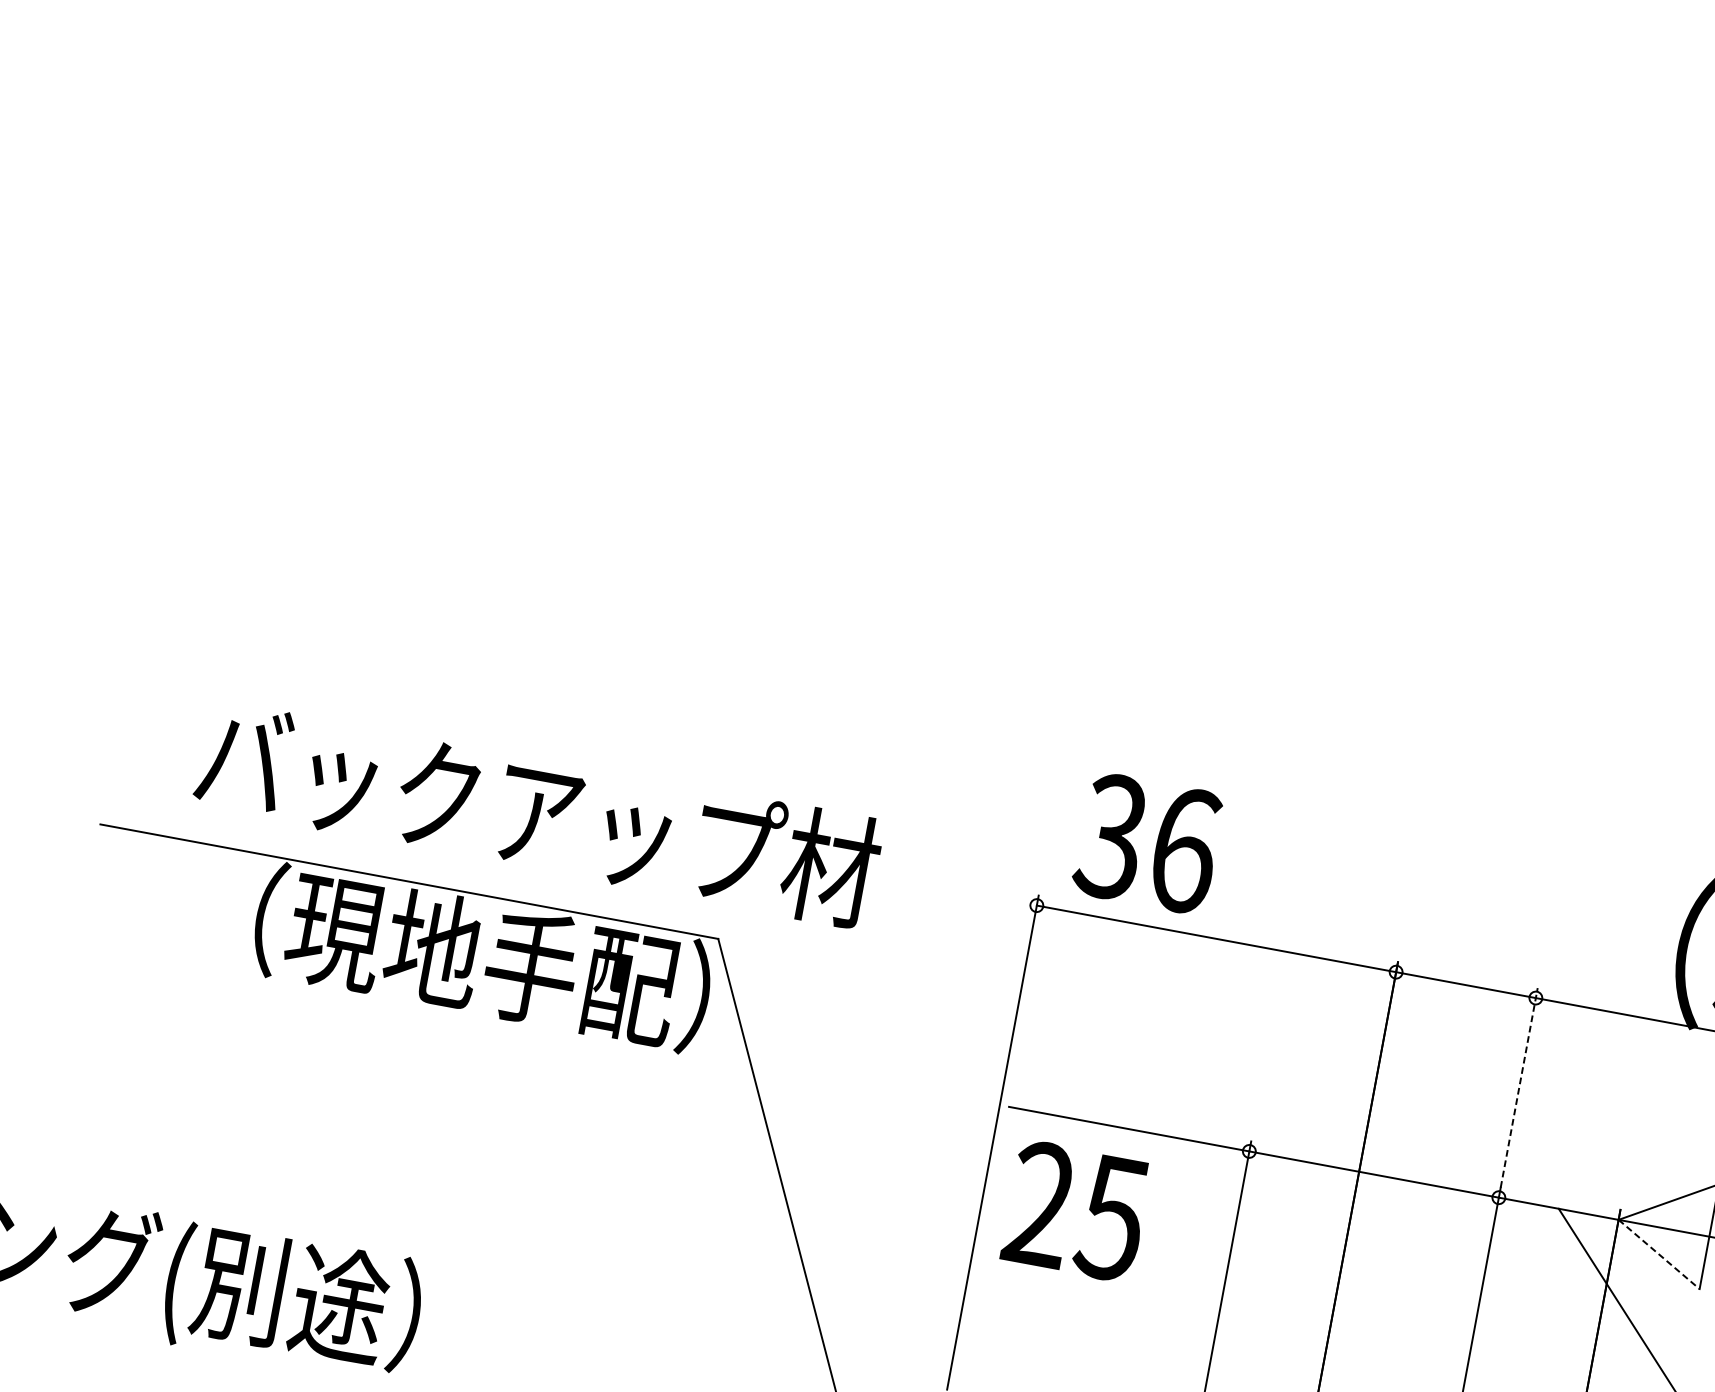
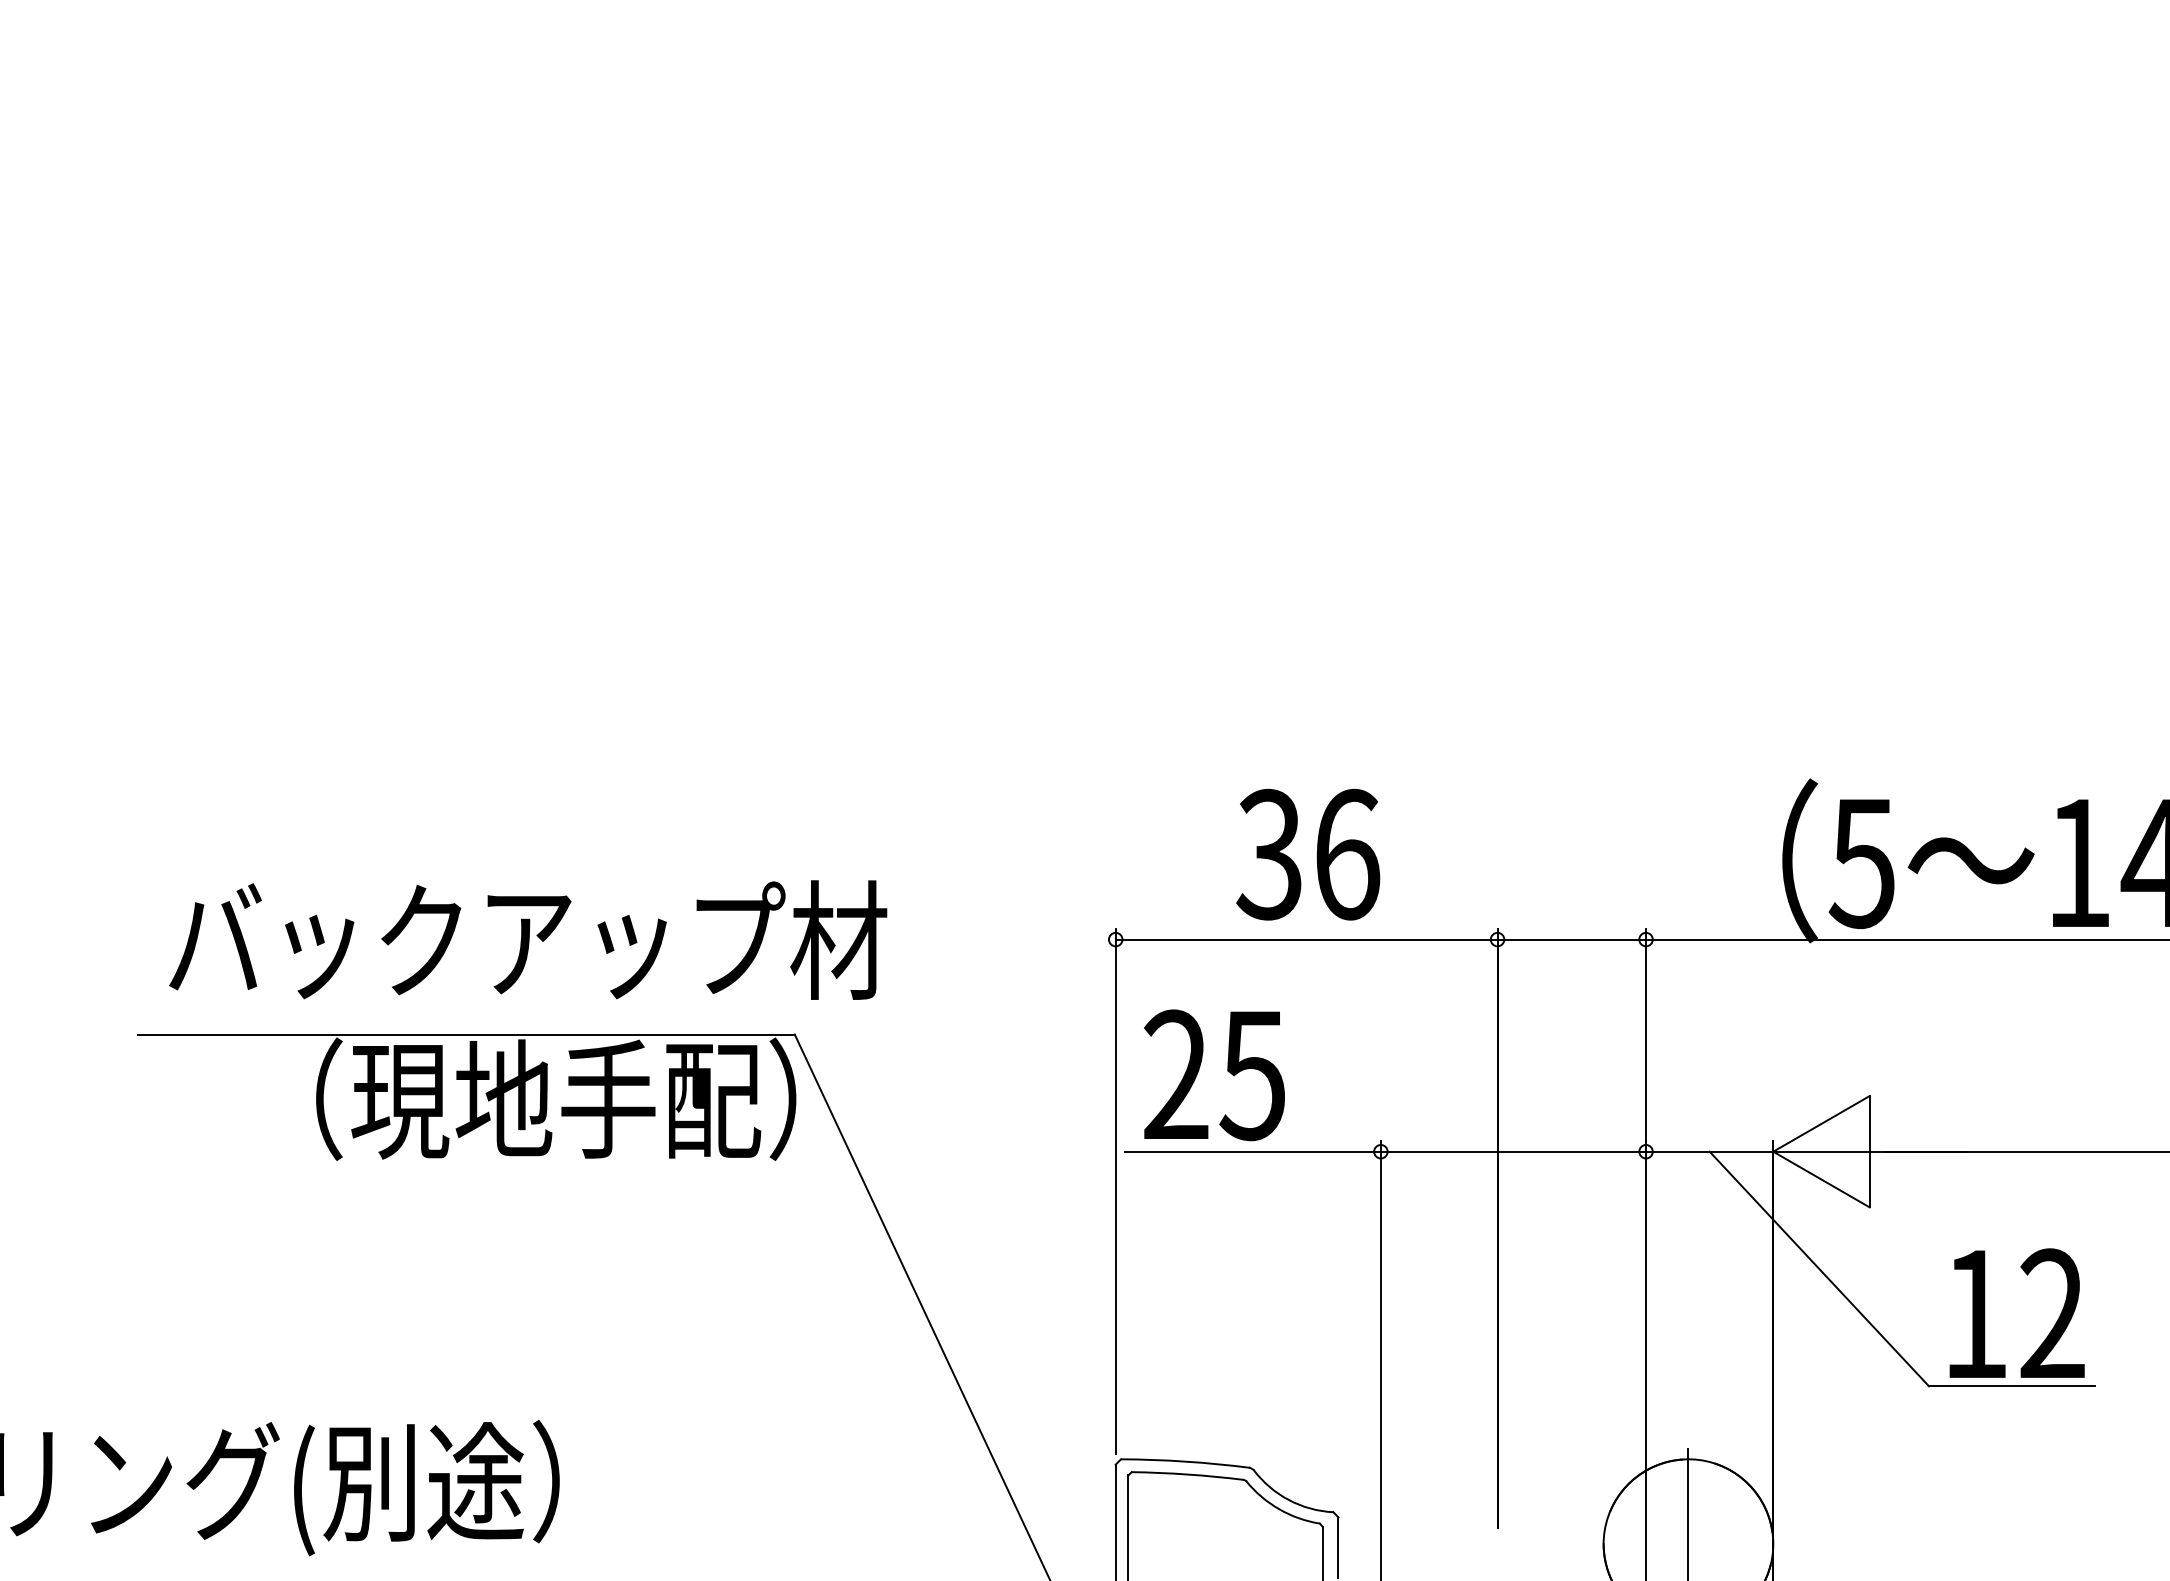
text: (538, 813) -> (528, 939), moved
text: (1148, 843) -> (1308, 854), moved
line: (1519, 1087) -> (1646, 1034), dashed -> solid
text: (1076, 1211) -> (1214, 1075), moved
line: (1659, 1254) -> (1821, 1179), dashed -> solid

